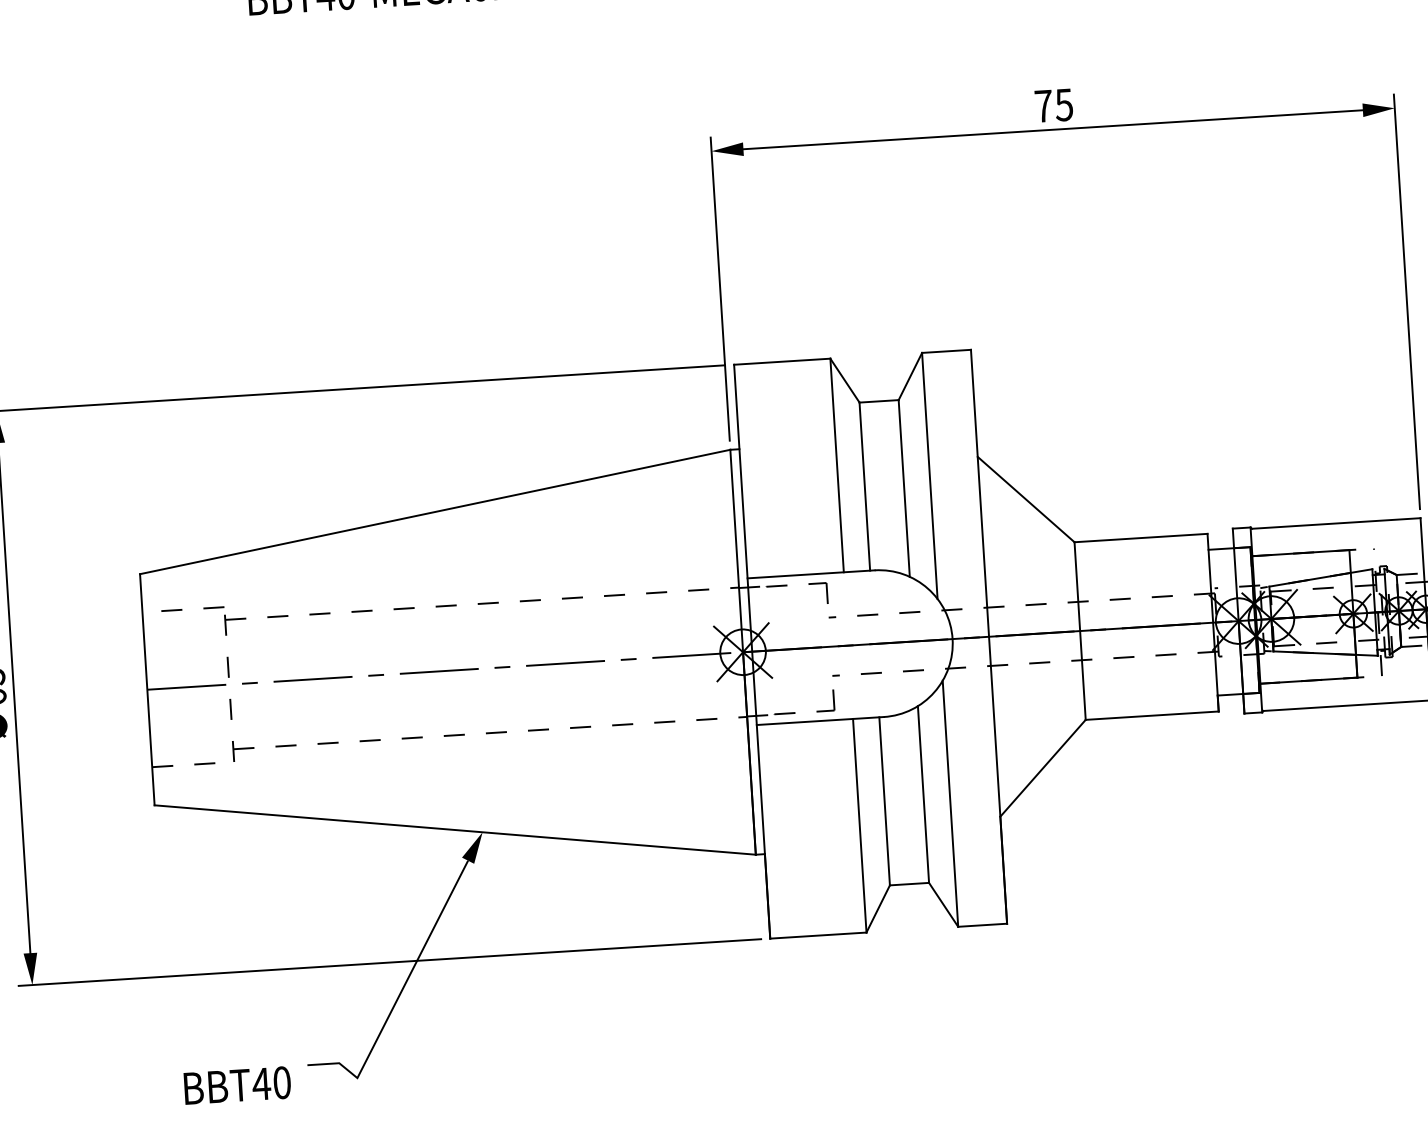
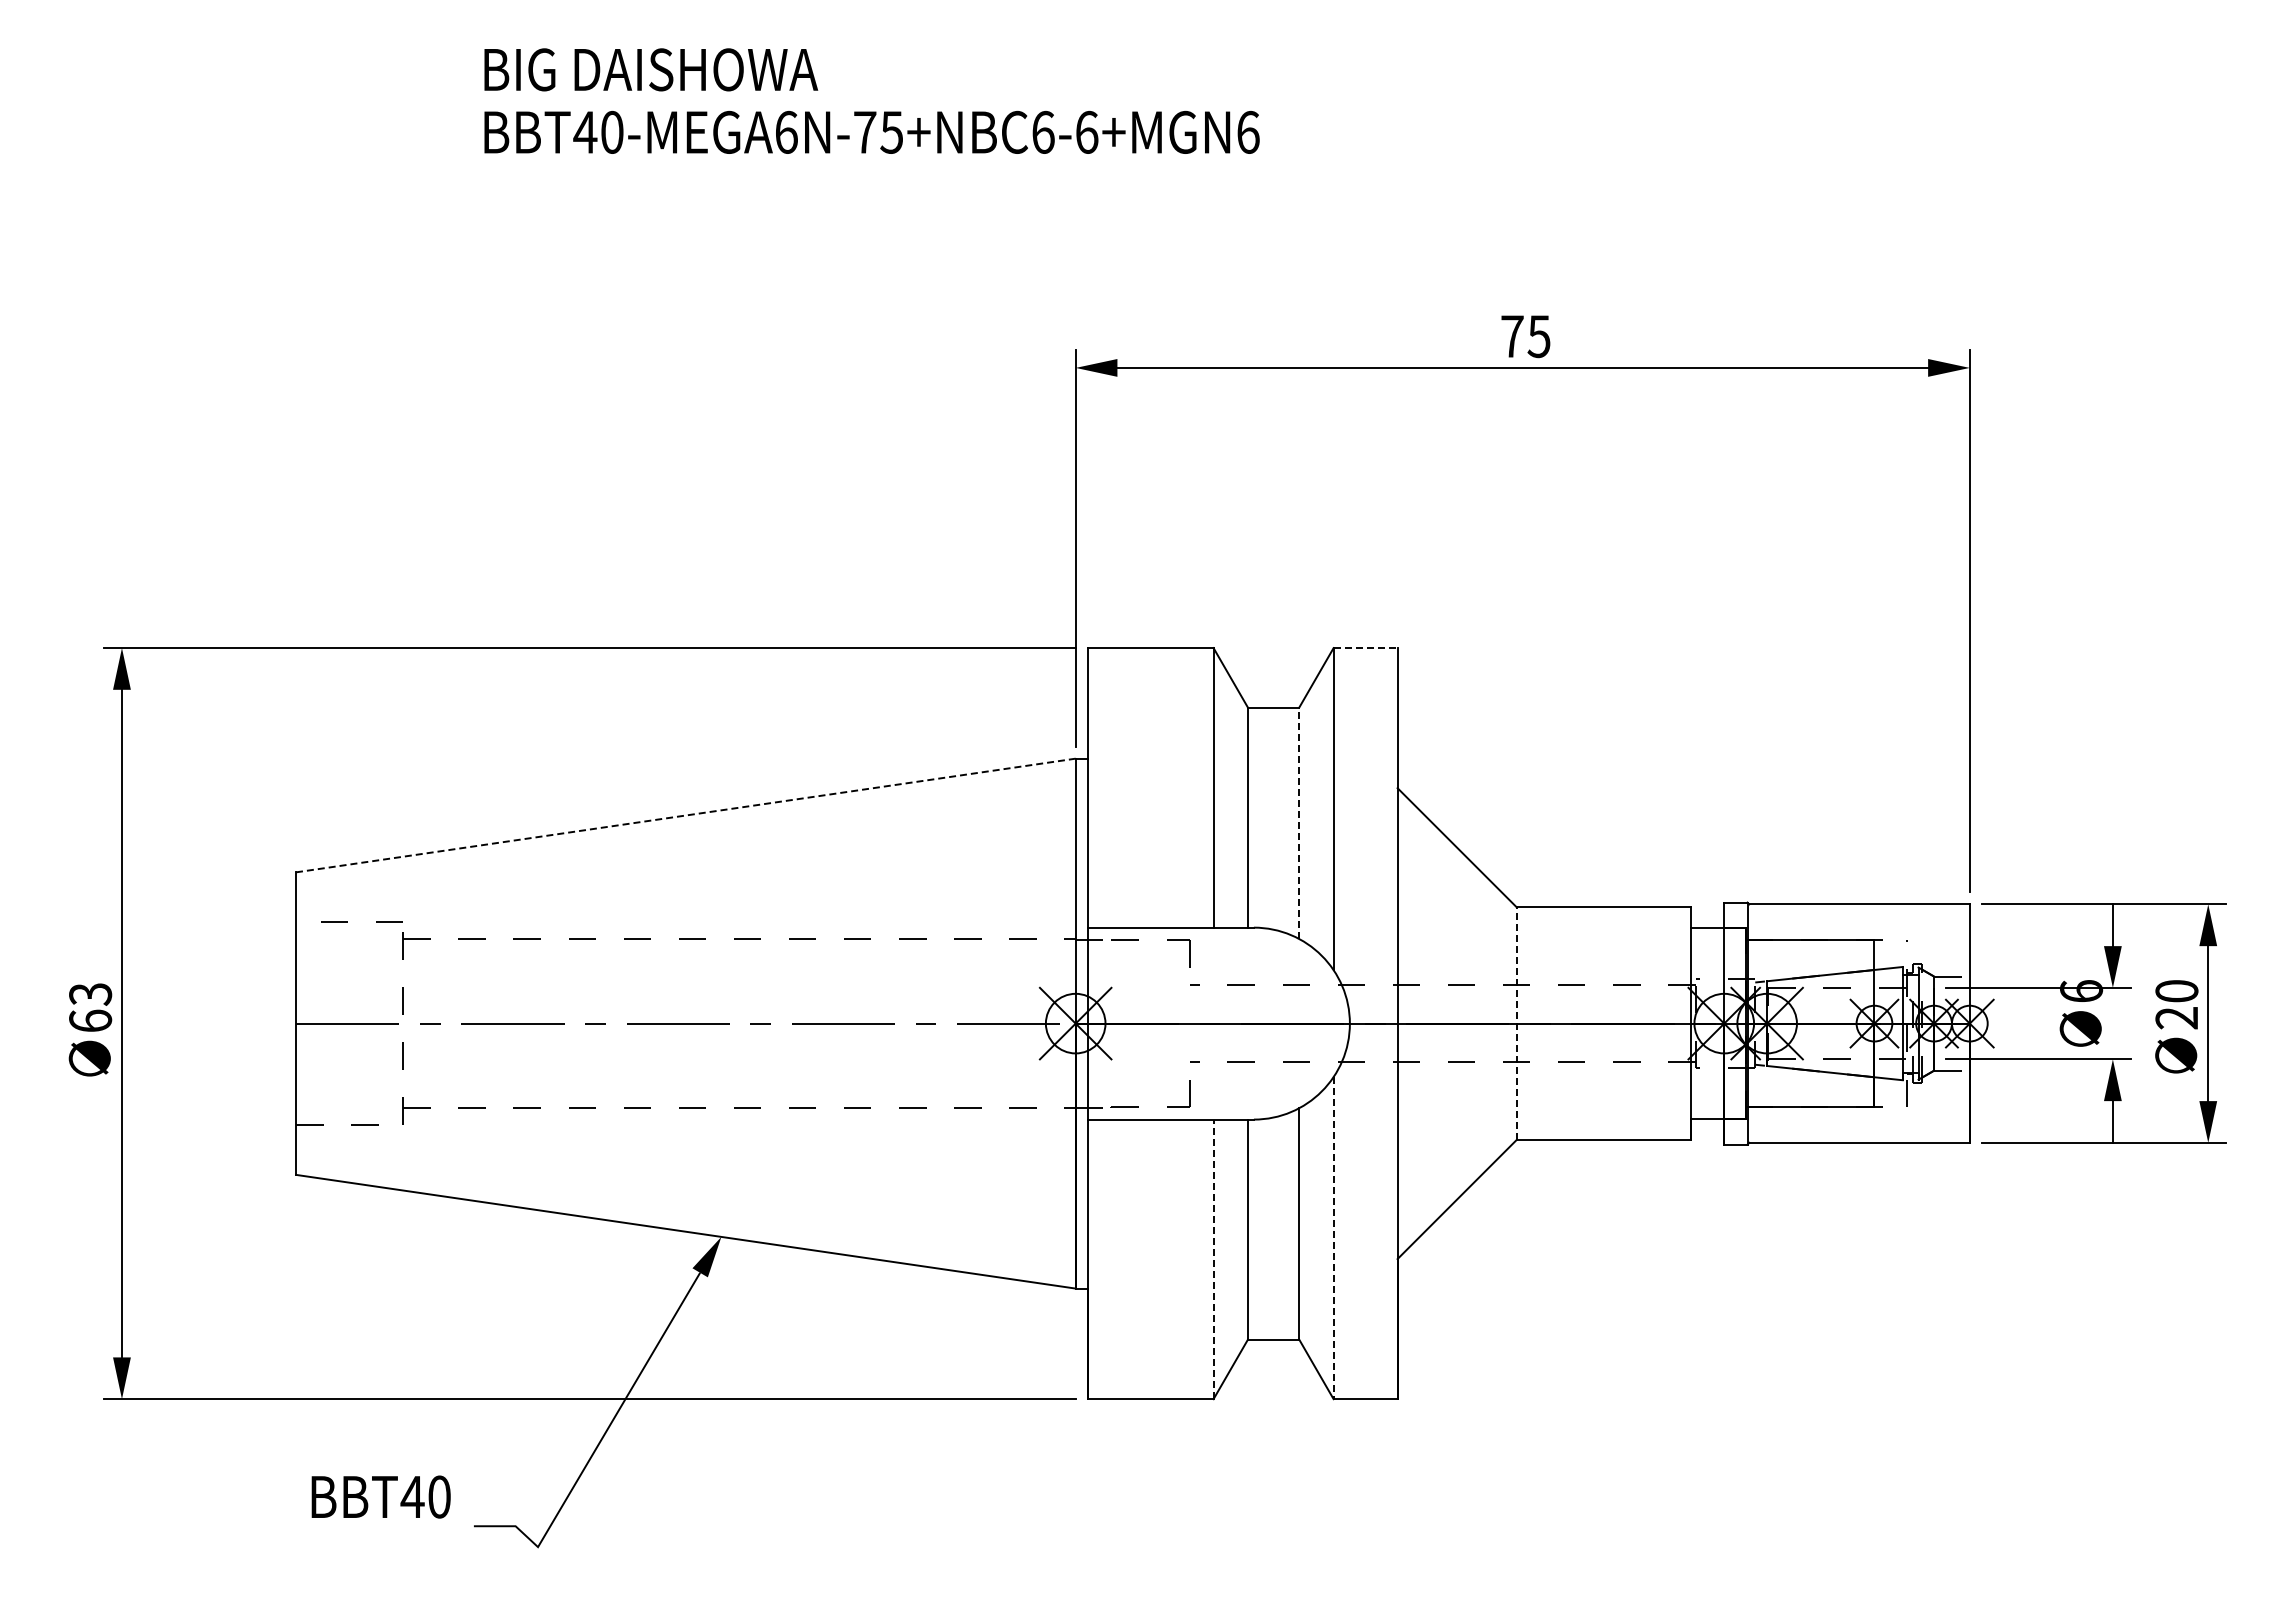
line: (946, 351) -> (1365, 648), solid -> dashed
line: (904, 488) -> (1299, 823), solid -> dashed
line: (434, 511) -> (685, 815), solid -> dashed
line: (1079, 630) -> (1516, 1023), solid -> dashed
line: (950, 804) -> (1333, 1238), solid -> dashed
line: (859, 825) -> (1213, 1259), solid -> dashed
text: (237, 1085) -> (380, 1496), moved

